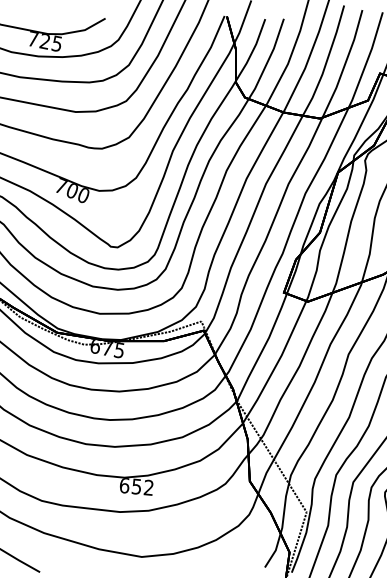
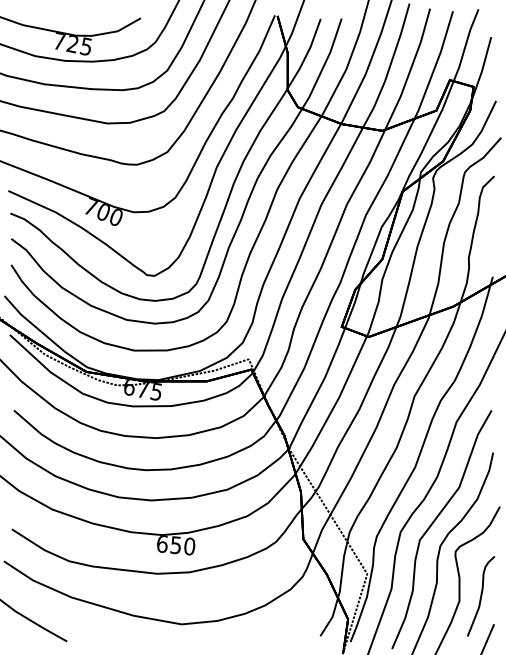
text: (148, 487) -> (189, 546), 652 -> 650

